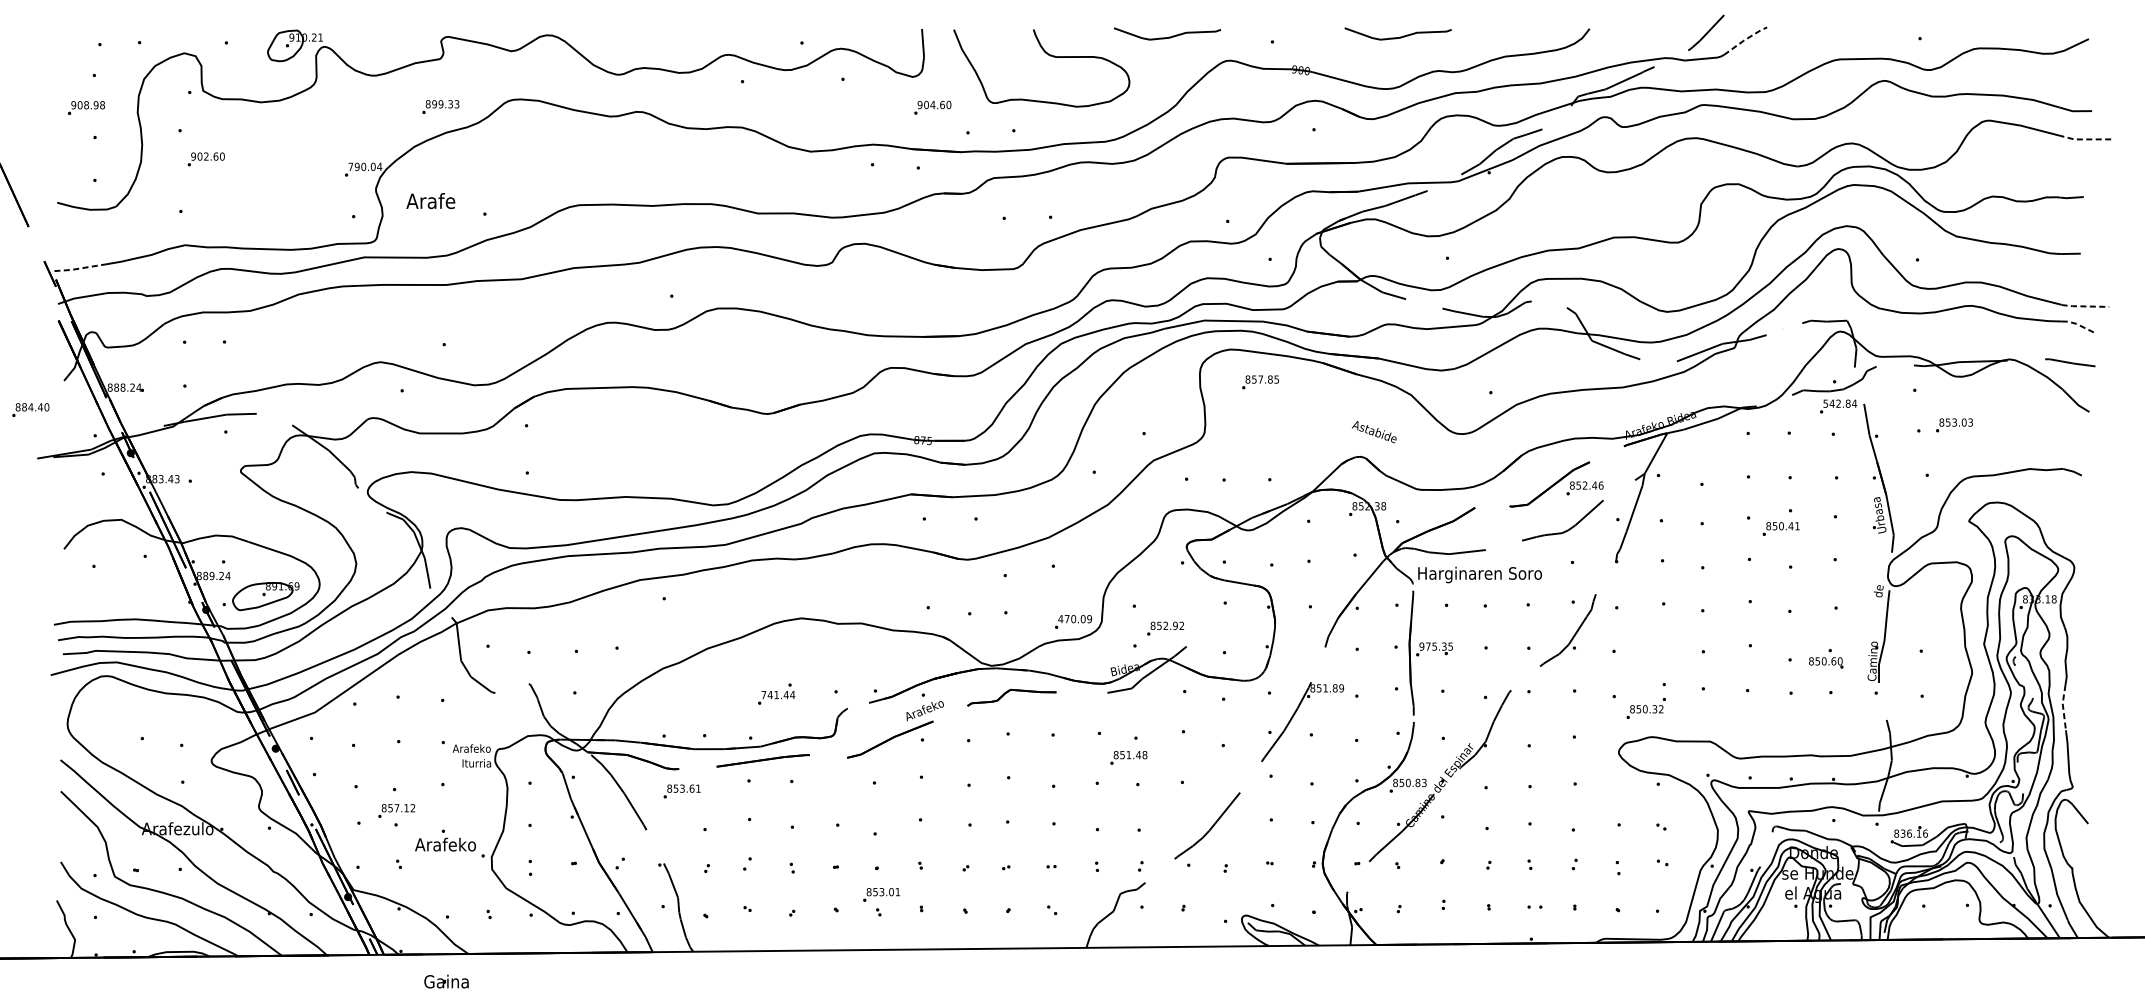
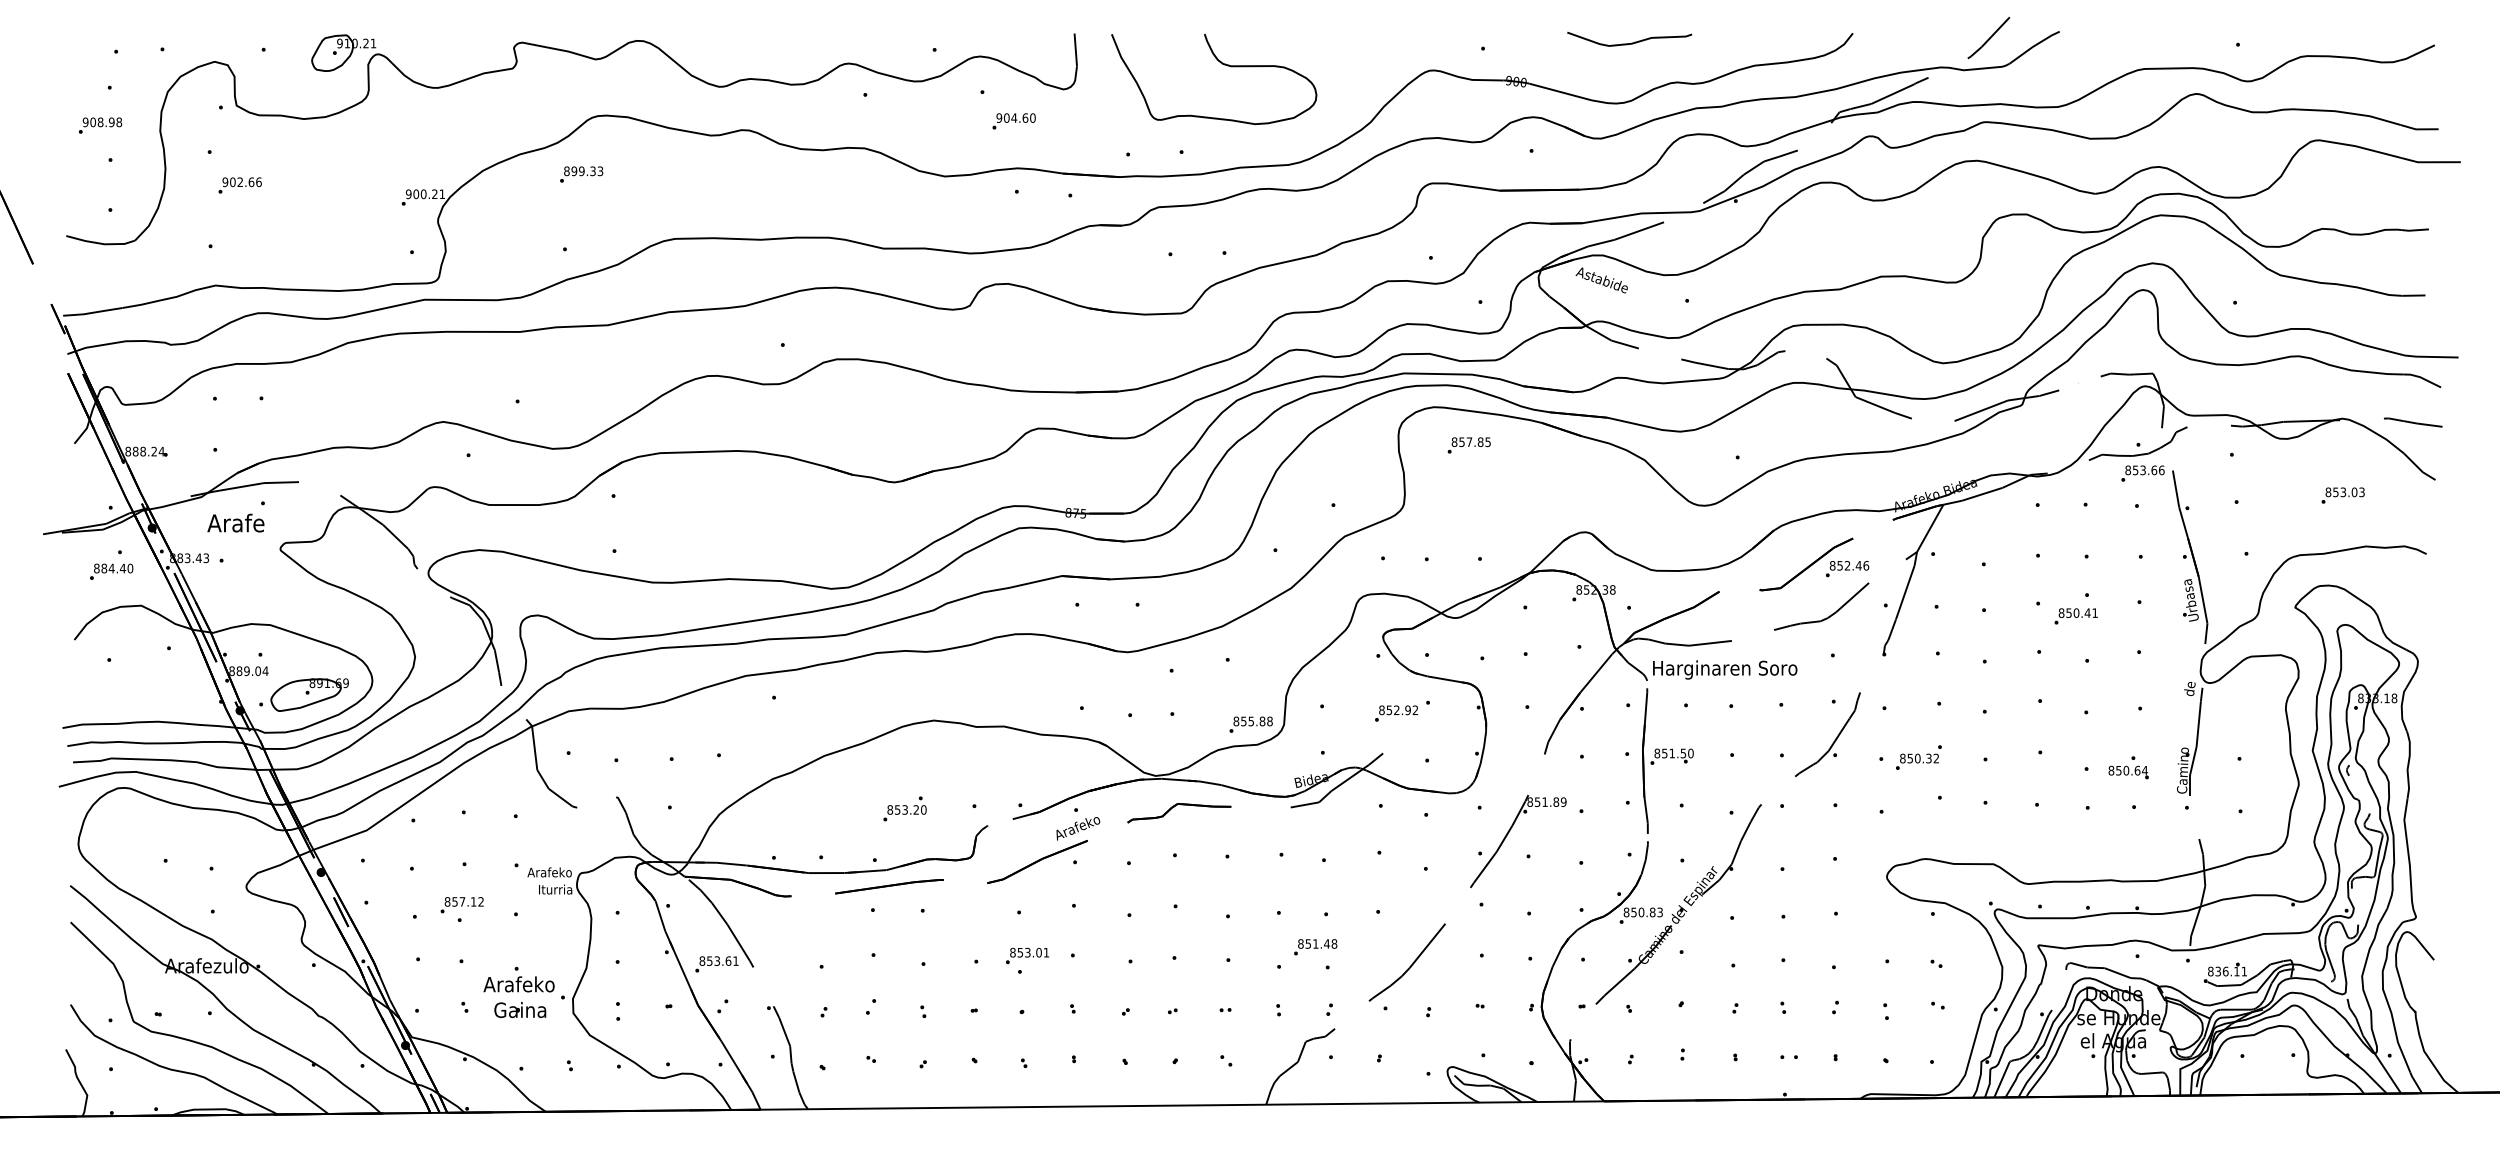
curve: (1169, 36) -> (1362, 42), removed
line: (1745, 40) -> (2034, 46), dashed -> solid
text: (440, 107) -> (581, 174), moved
text: (932, 107) -> (1013, 121), moved
line: (2084, 139) -> (2429, 162), dashed -> solid
text: (221, 155) -> (258, 181), 902.60 -> 902.66
text: (365, 167) -> (425, 194), 790.04 -> 900.21
text: (430, 200) -> (235, 522), moved
line: (80, 268) -> (93, 312), dashed -> solid
line: (2084, 306) -> (2429, 356), dashed -> solid
line: (2077, 324) -> (2421, 378), dashed -> solid
text: (1839, 403) -> (2144, 470), 542.84 -> 853.66
text: (30, 409) -> (111, 571), moved
text: (1953, 425) -> (2342, 495), moved
text: (1374, 432) -> (1601, 280), moved
text: (221, 576) -> (258, 671), 889.24 -> 889.04
text: (1074, 619) -> (1252, 721), 470.09 -> 855.88
text: (1165, 628) -> (1396, 713), moved
text: (1435, 646) -> (1673, 753), 975.35 -> 851.50
text: (1839, 661) -> (2144, 770), 850.60 -> 850.64
text: (777, 694) -> (906, 809), 741.44 -> 853.20
line: (2062, 707) -> (2404, 824), dashed -> solid
text: (1645, 708) -> (1918, 757), moved
text: (1128, 758) -> (1315, 947), moved
text: (681, 791) -> (716, 964), moved
text: (396, 811) -> (461, 905), moved
text: (1925, 833) -> (2244, 971), 836.16 -> 836.11
text: (881, 894) -> (1027, 955), moved
text: (446, 981) -> (520, 1009), moved

